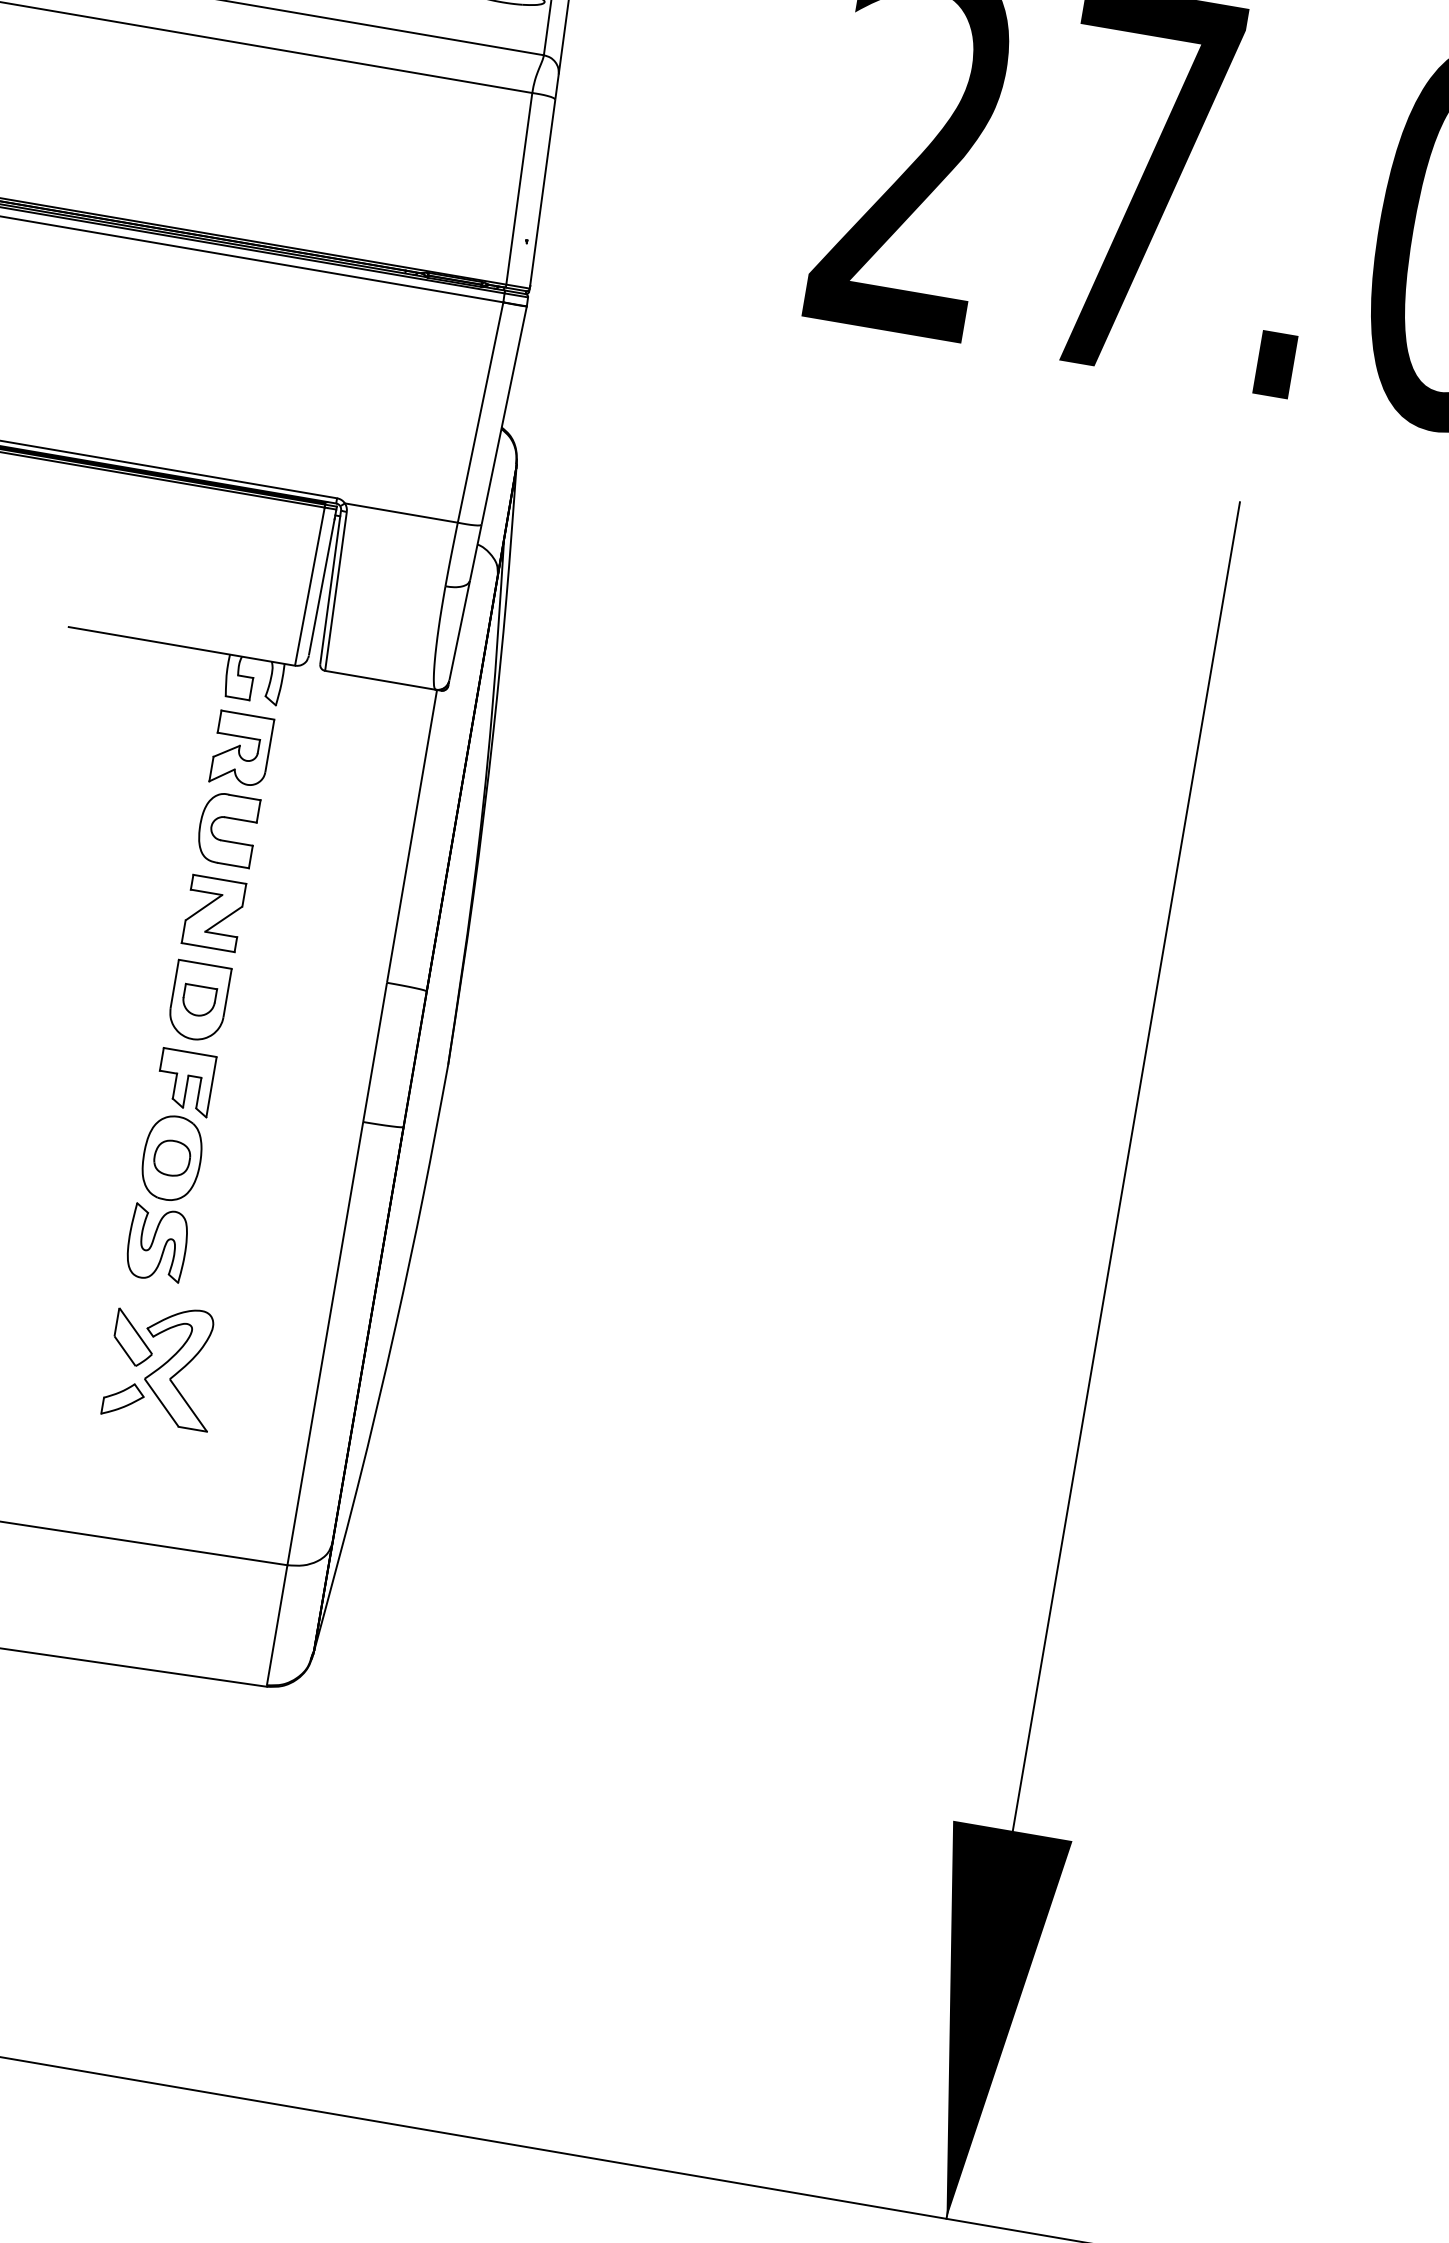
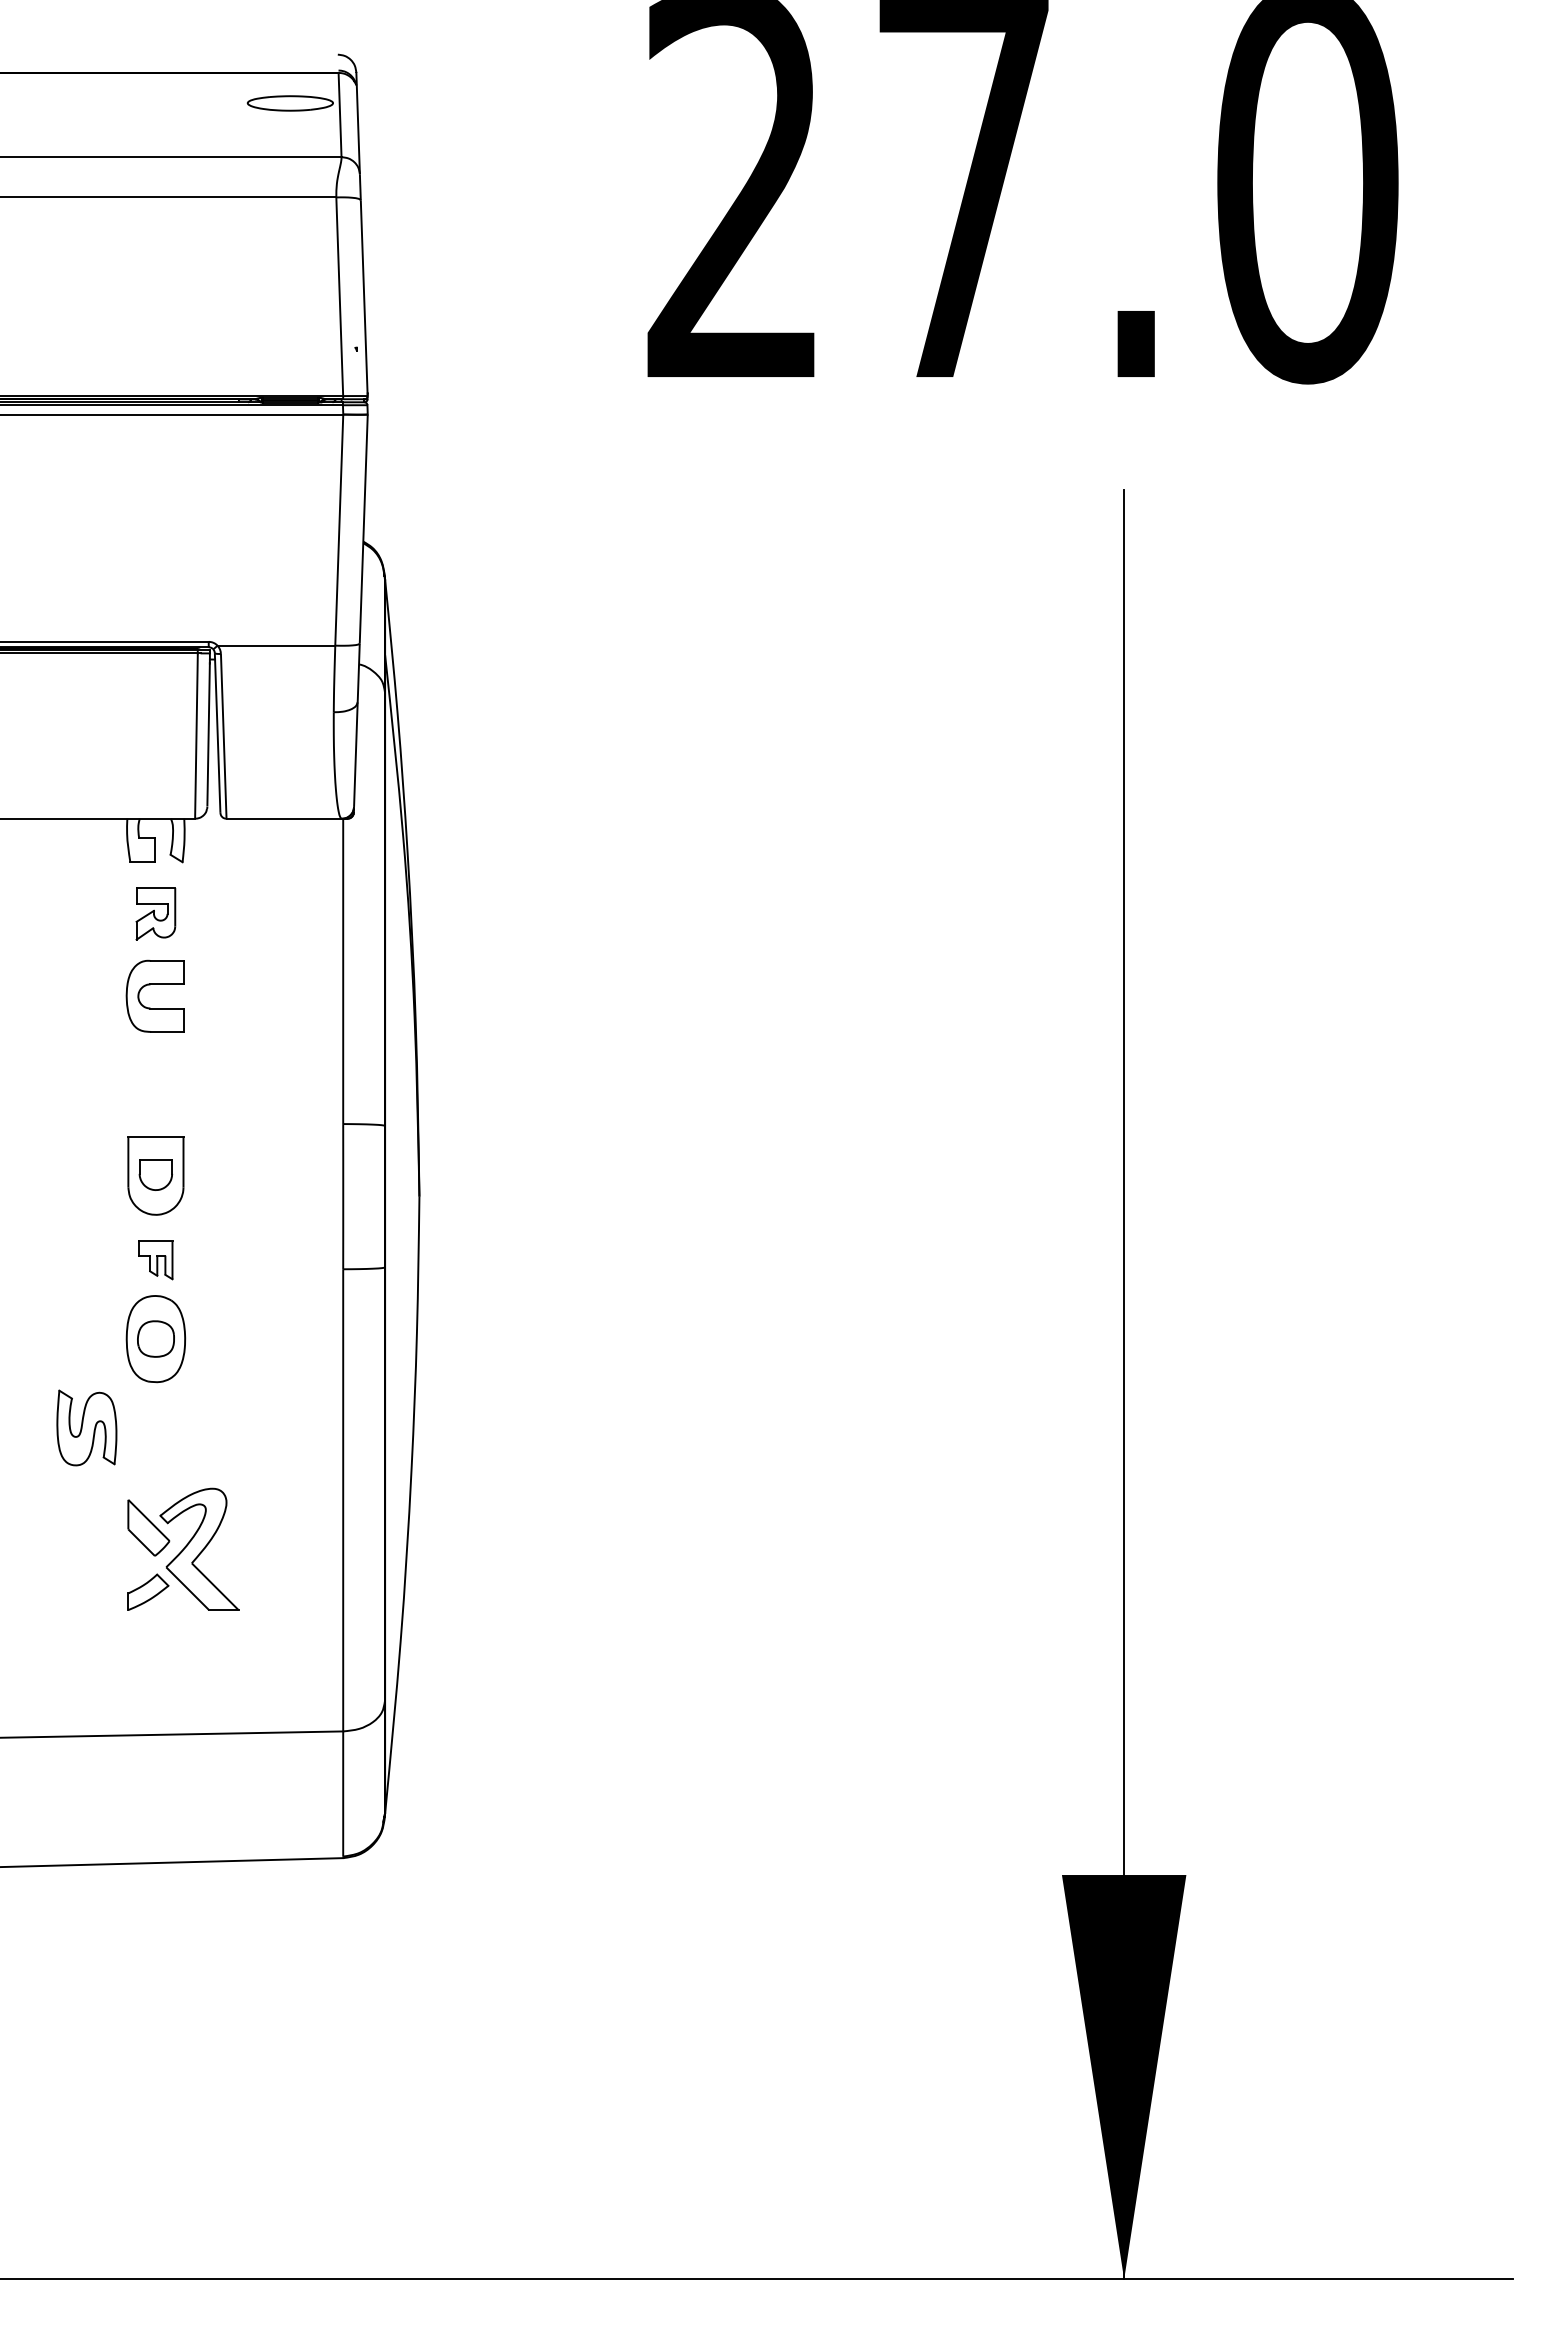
part: (241, 750) -> (155, 913), size x0.7
part: (213, 913) -> (155, 1083), removed
part: (184, 1082) -> (155, 1260), size x0.6
part: (157, 1242) -> (86, 1427), moved

